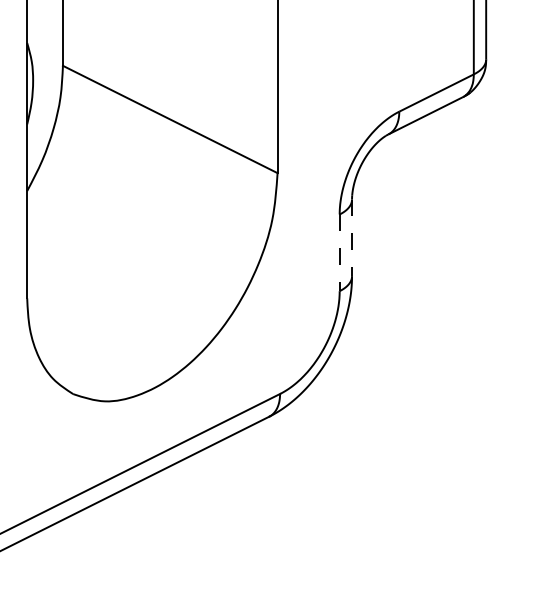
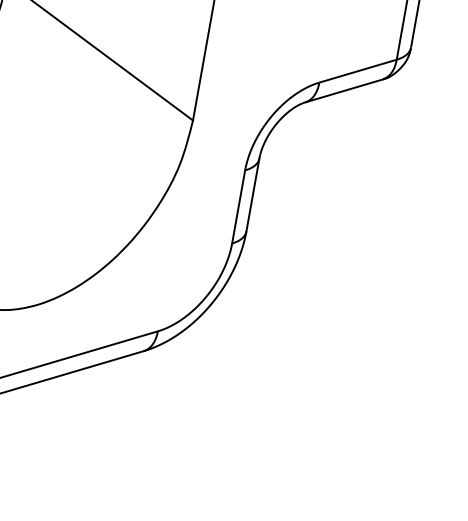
line: (352, 238) -> (253, 195), dashed -> solid
line: (339, 253) -> (238, 207), dashed -> solid

